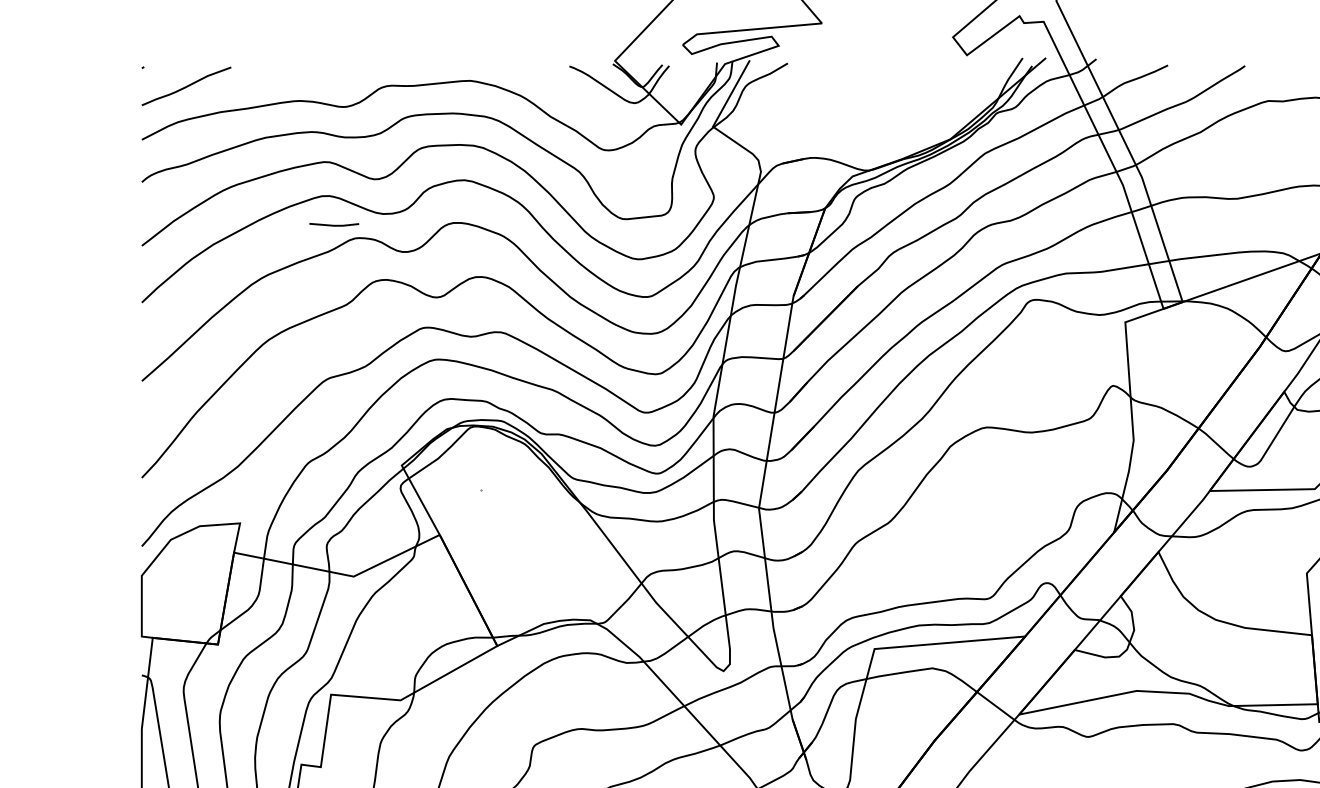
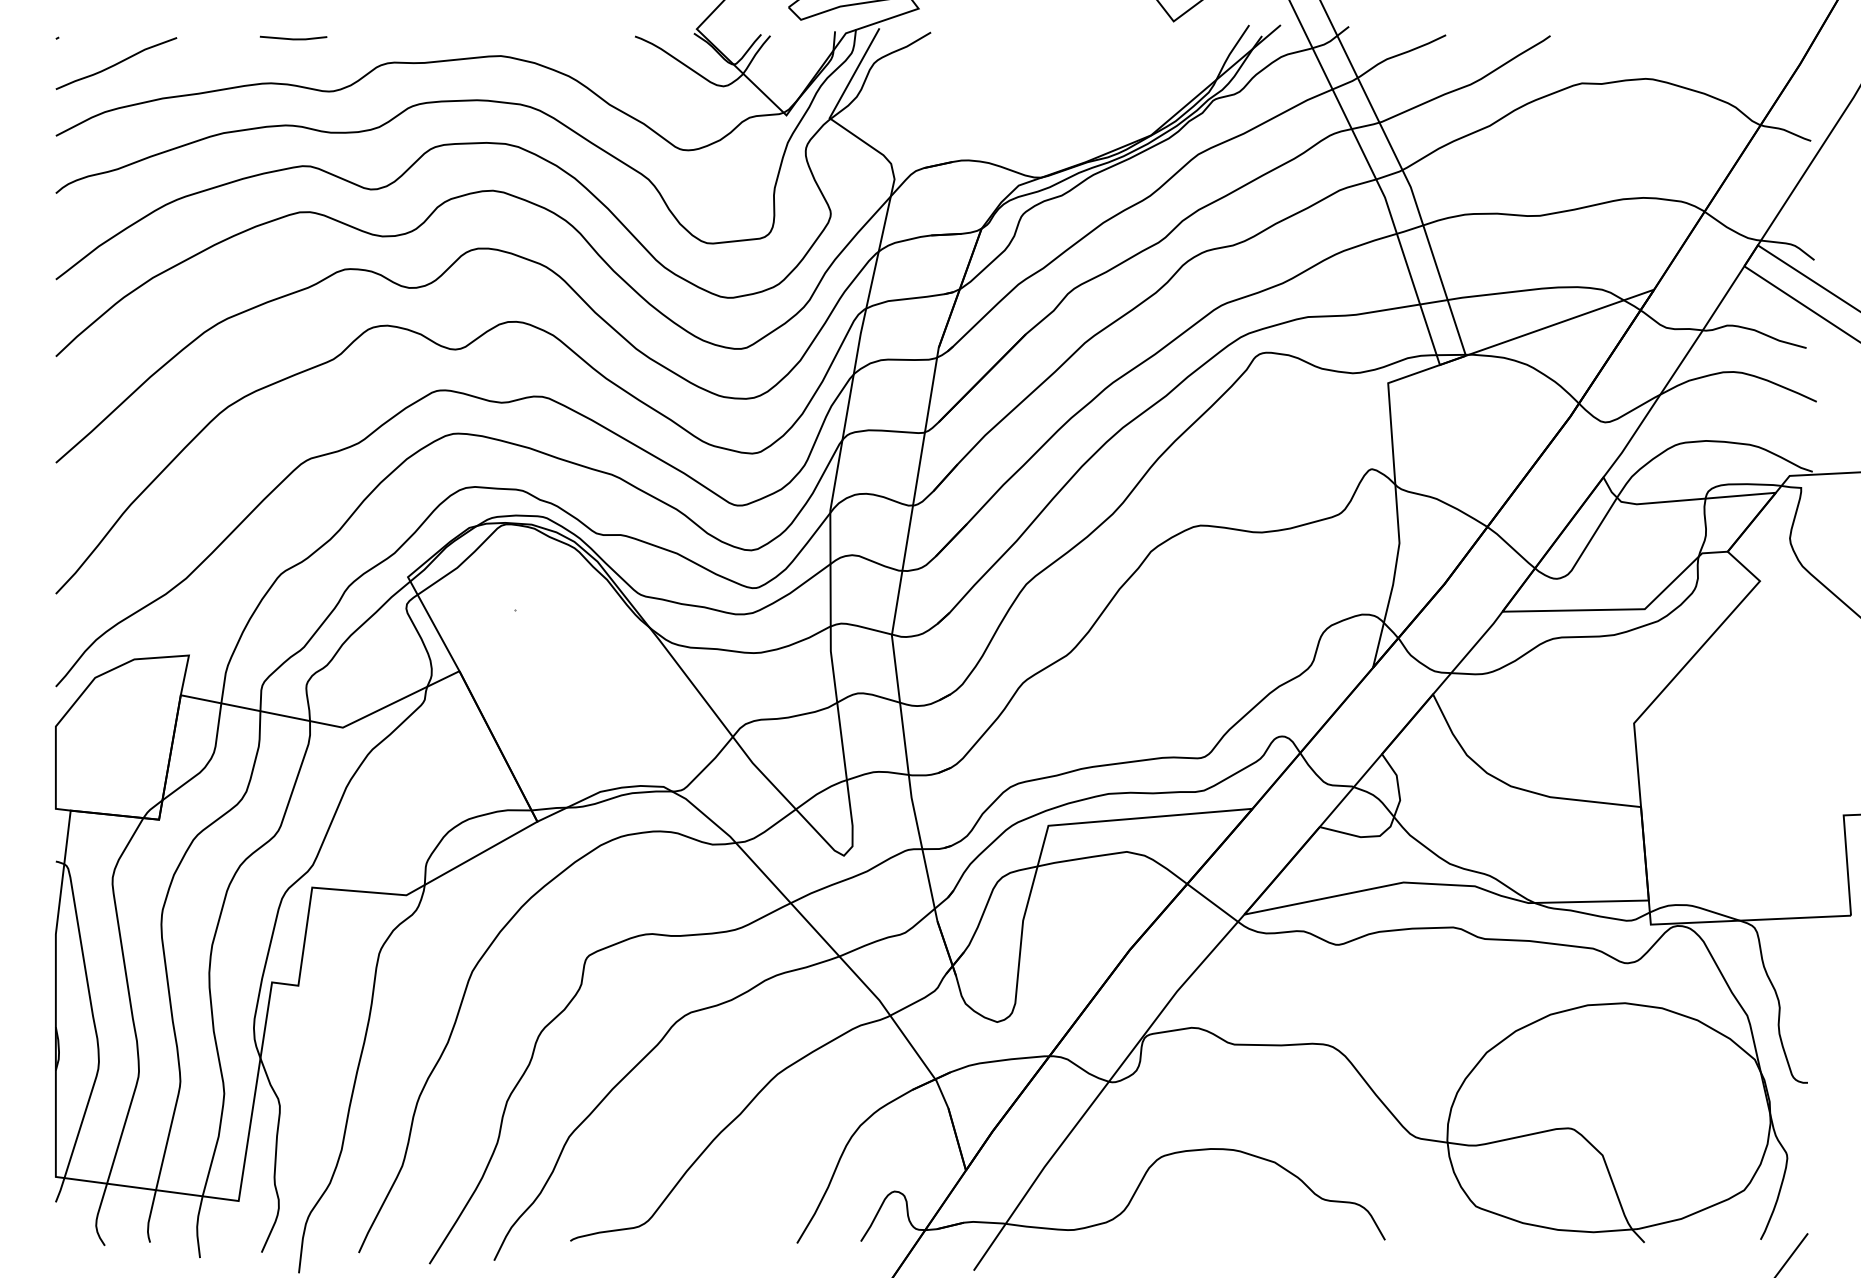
line: (334, 225) -> (293, 38), moved

